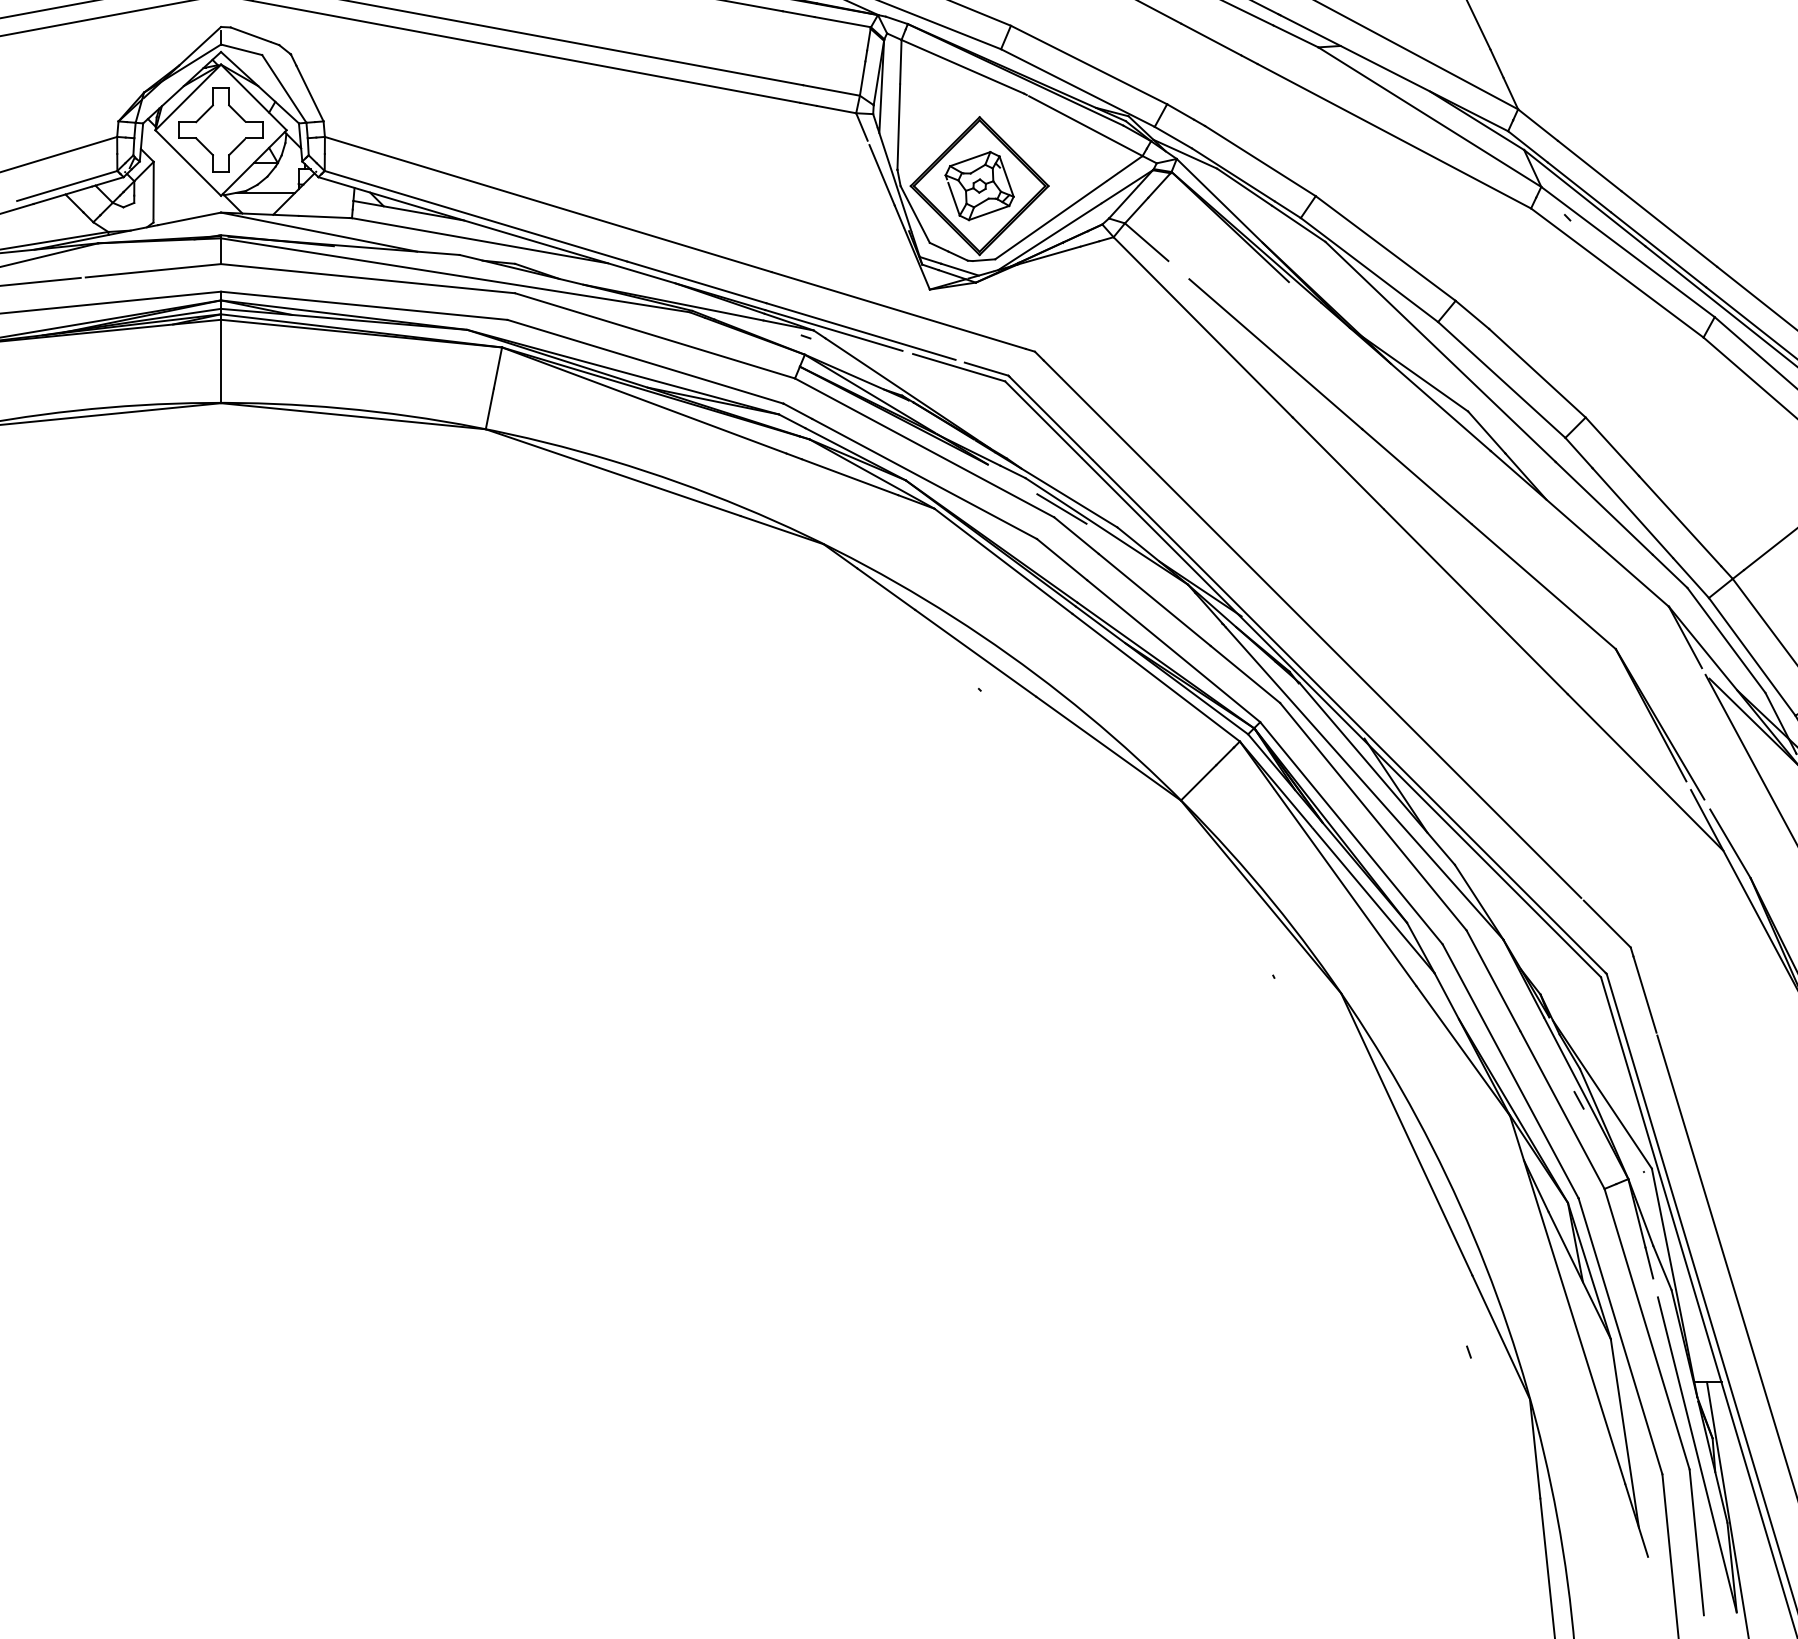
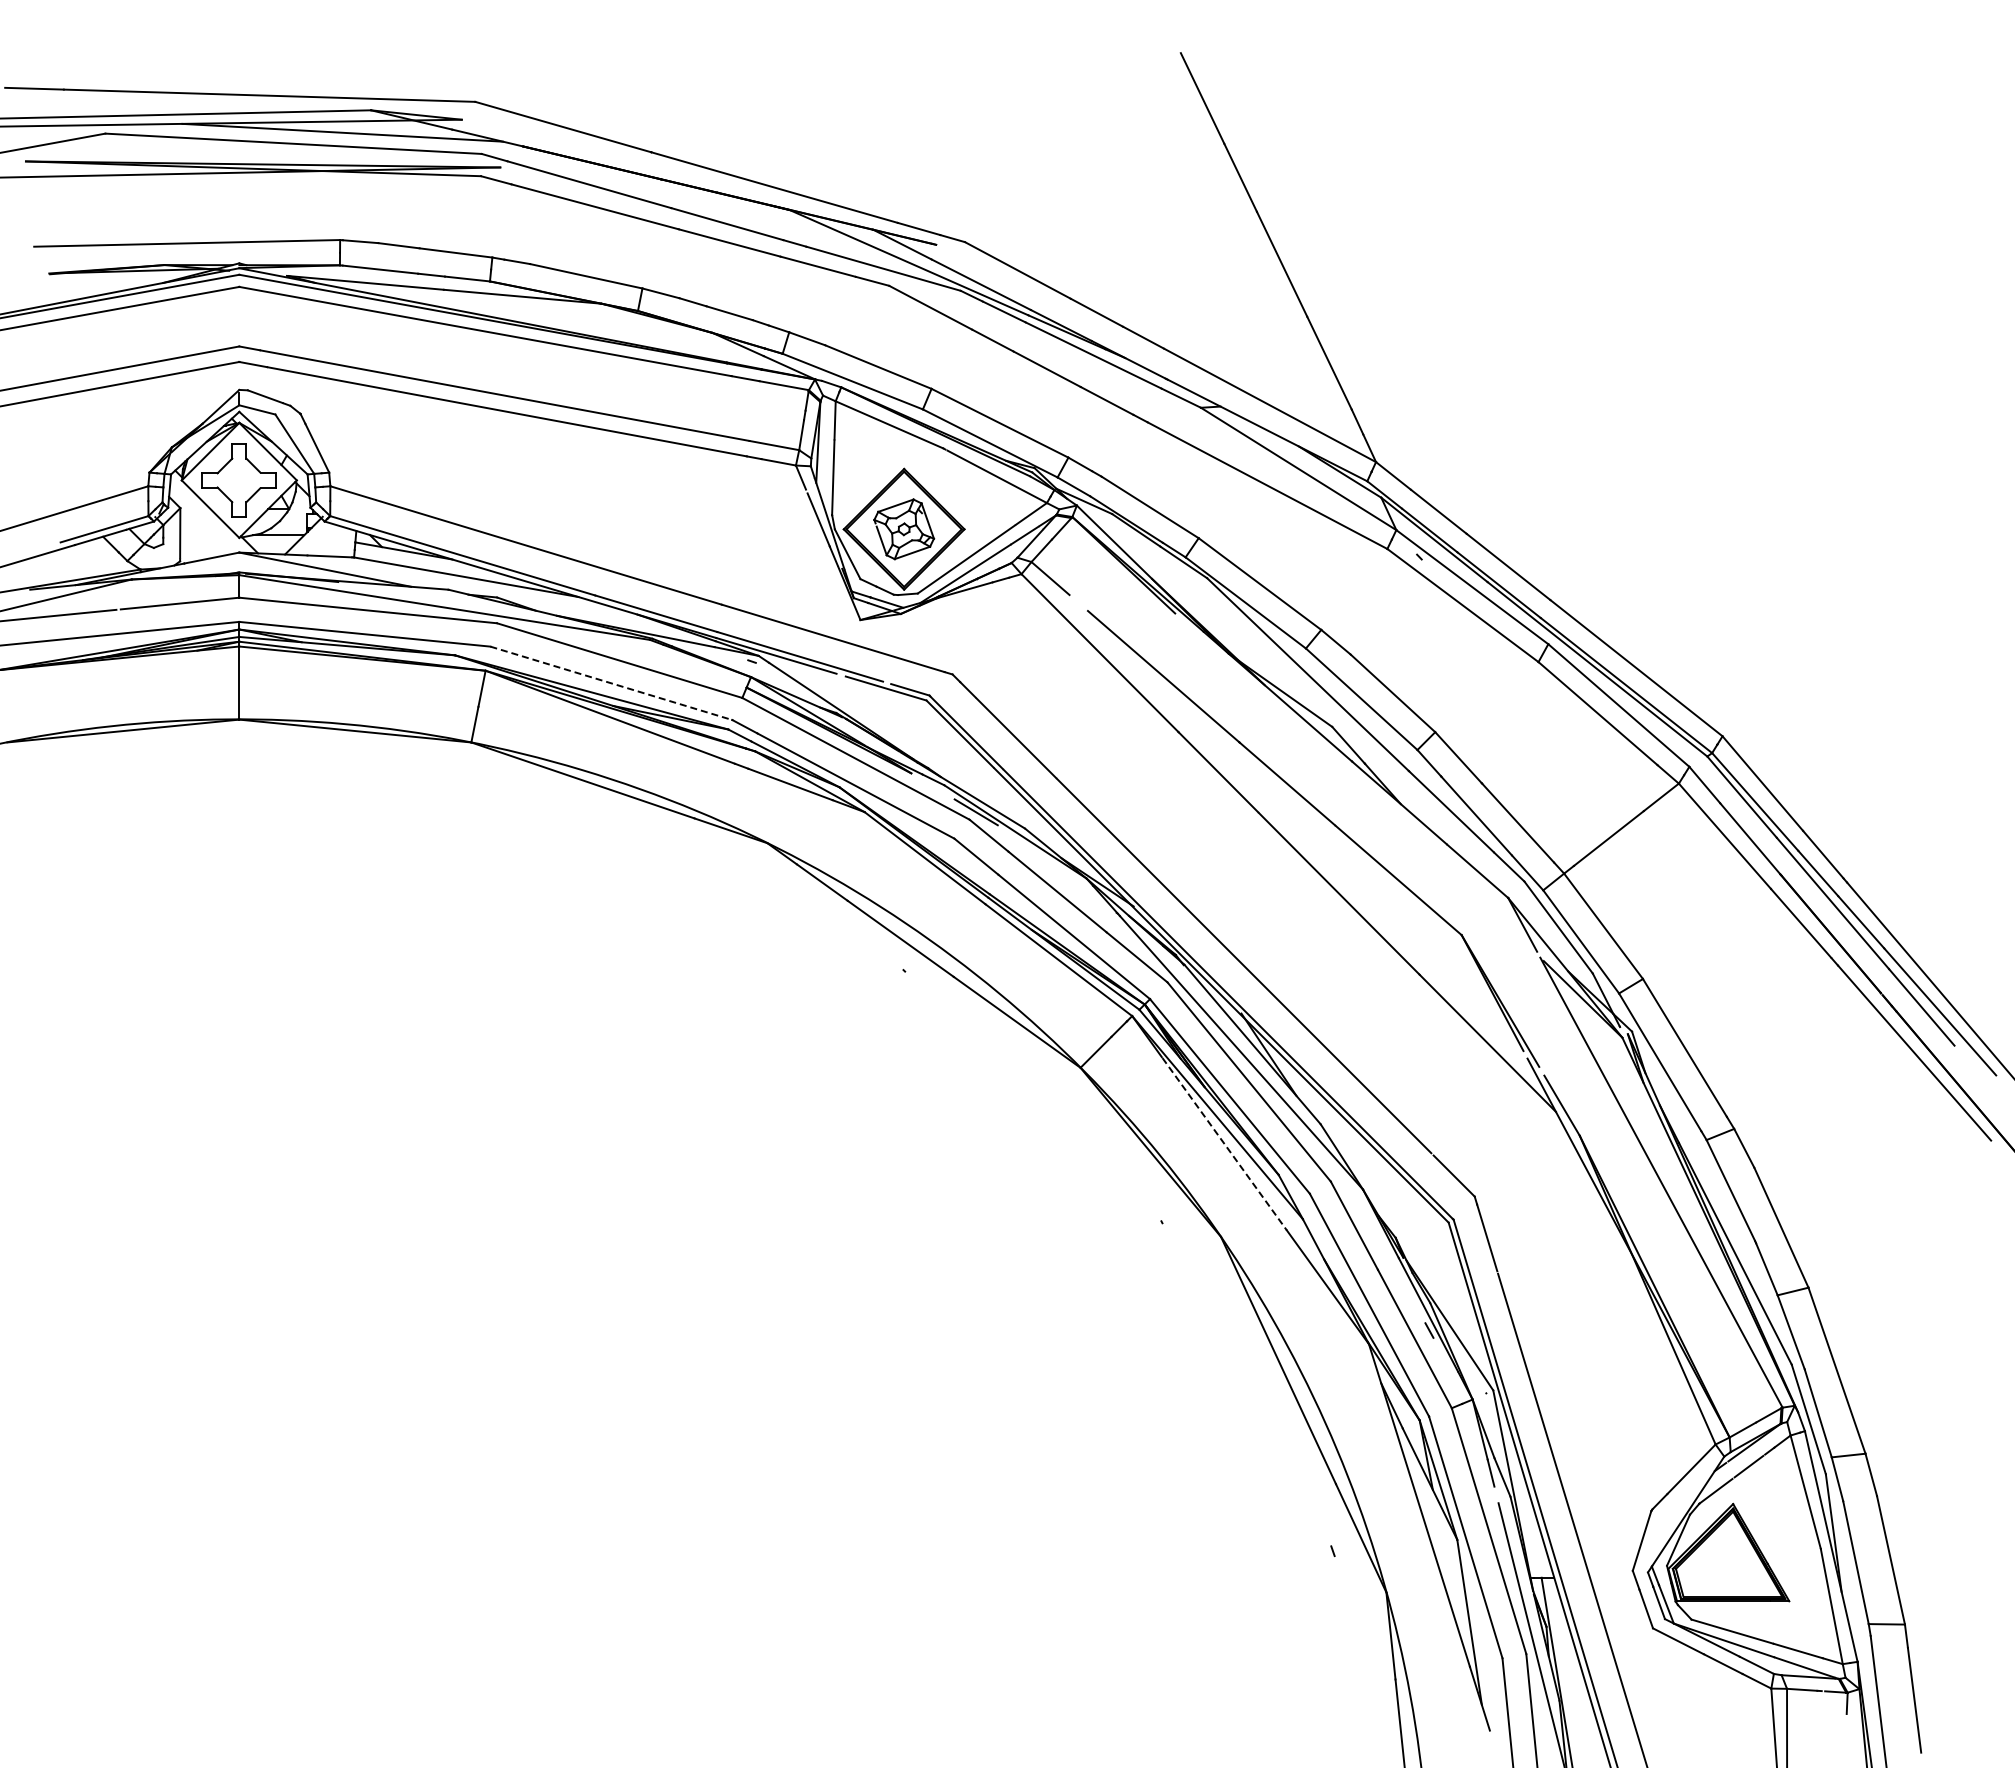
line: (645, 361) -> (611, 683), solid -> dashed
line: (1346, 888) -> (1225, 1144), solid -> dashed

